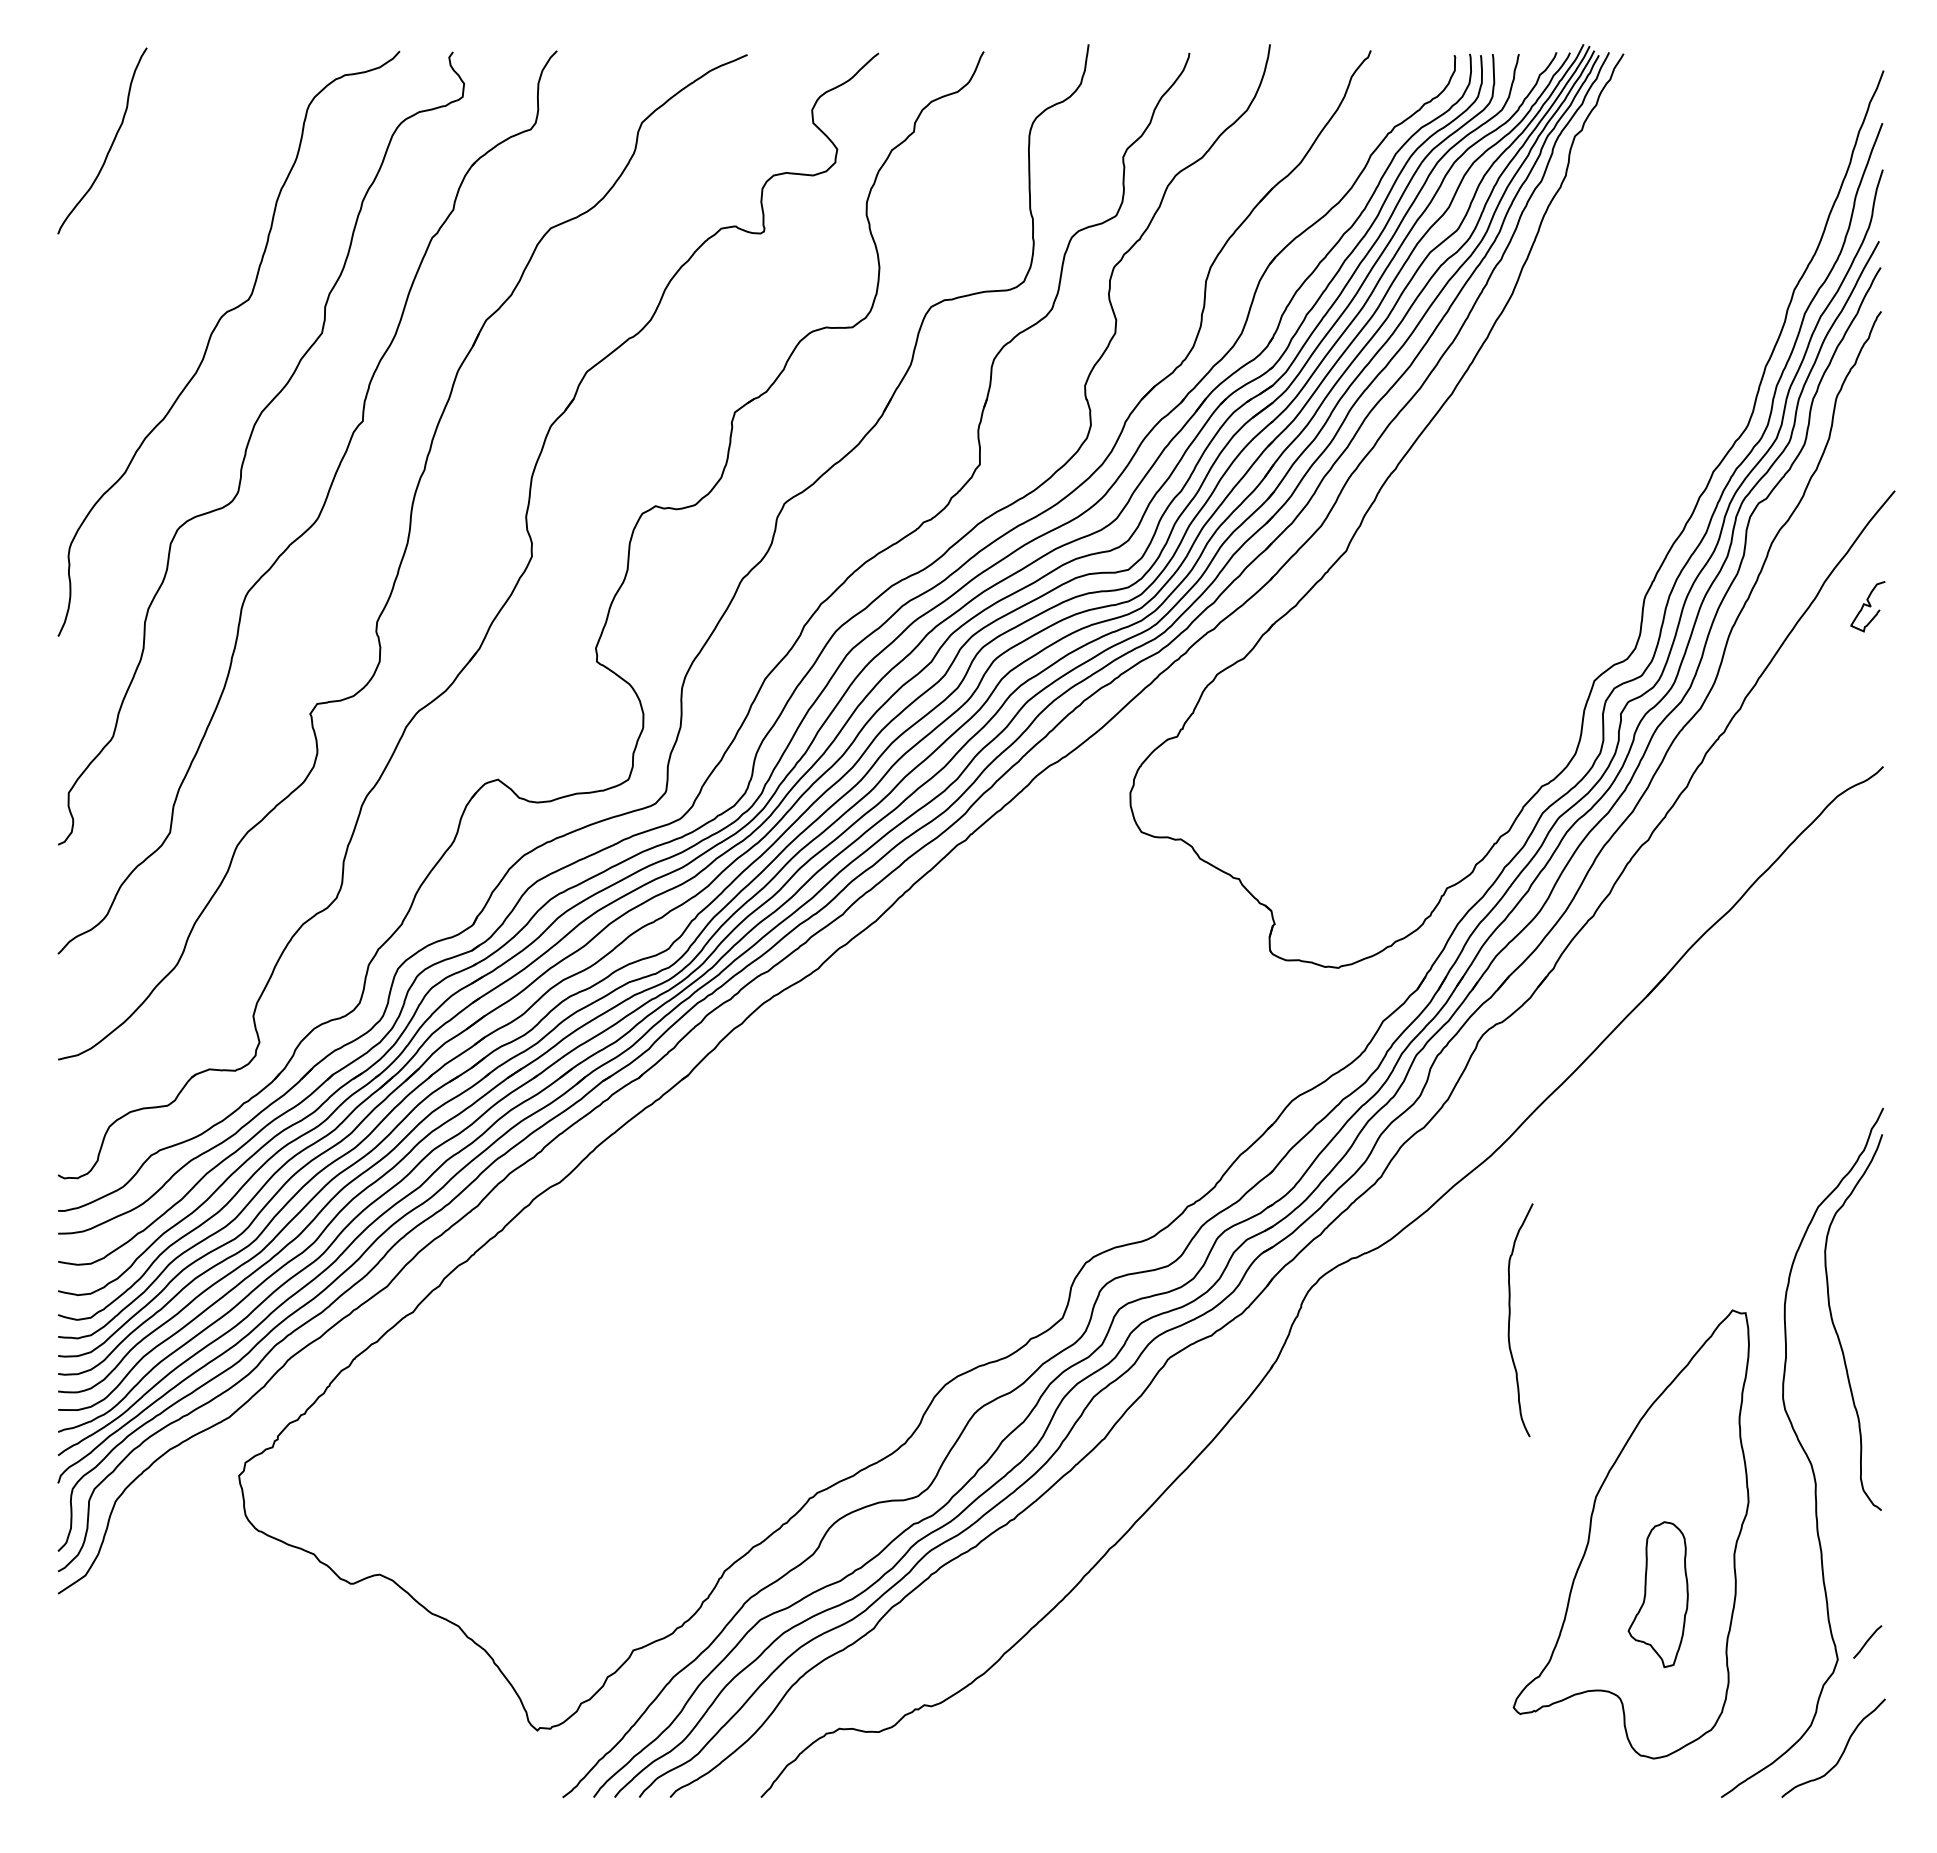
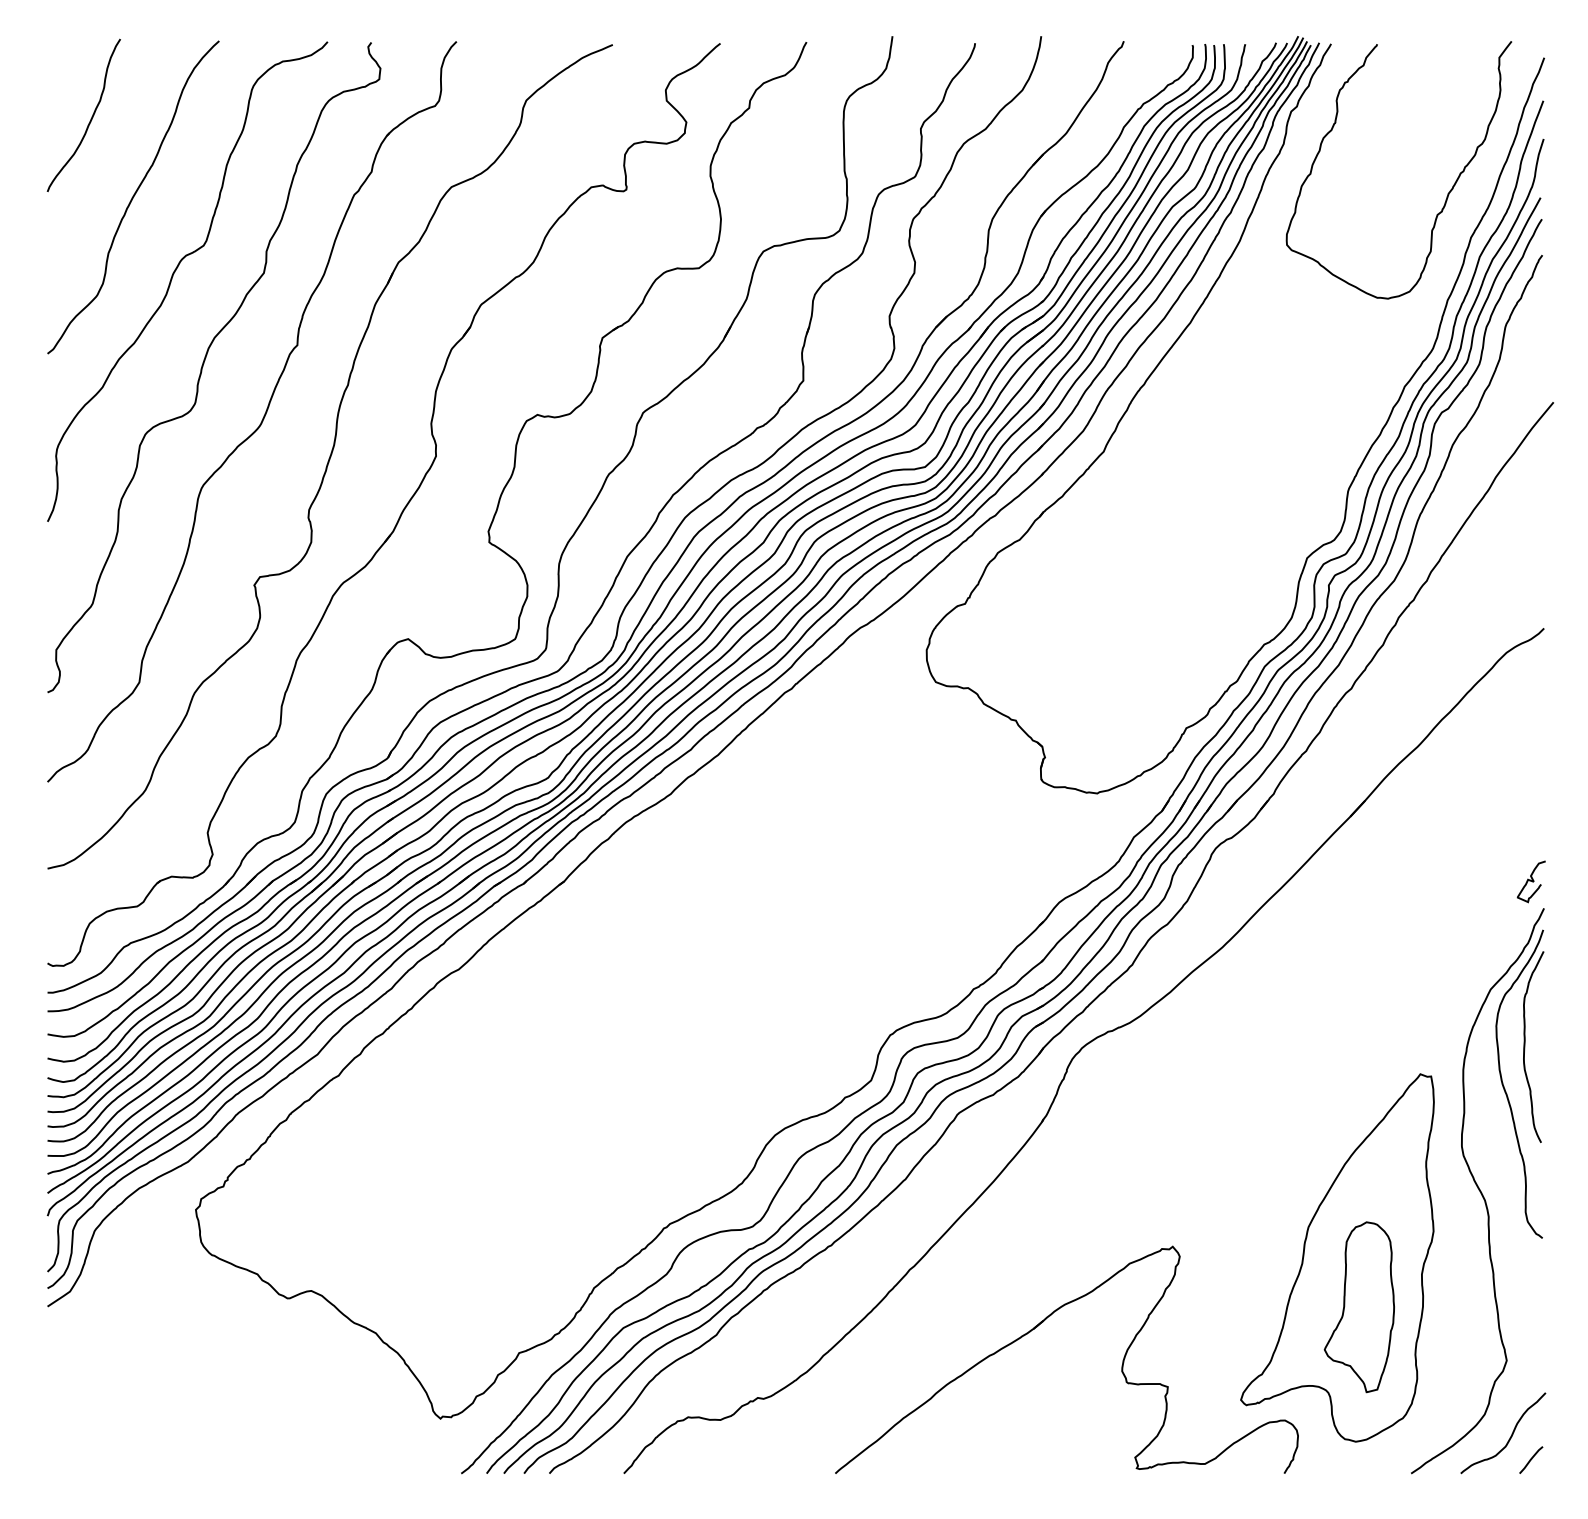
curve: (1765, 237) -> (1447, 194), added
curve: (162, 240) -> (133, 197), added
curve: (1867, 606) -> (1531, 881), moved
curve: (1510, 1320) -> (1525, 1047), moved
part: (1658, 1594) -> (1359, 1307), size x1.43
part: (1269, 1615) -> (1040, 1324), added
curve: (1867, 1641) -> (1531, 1459), moved

